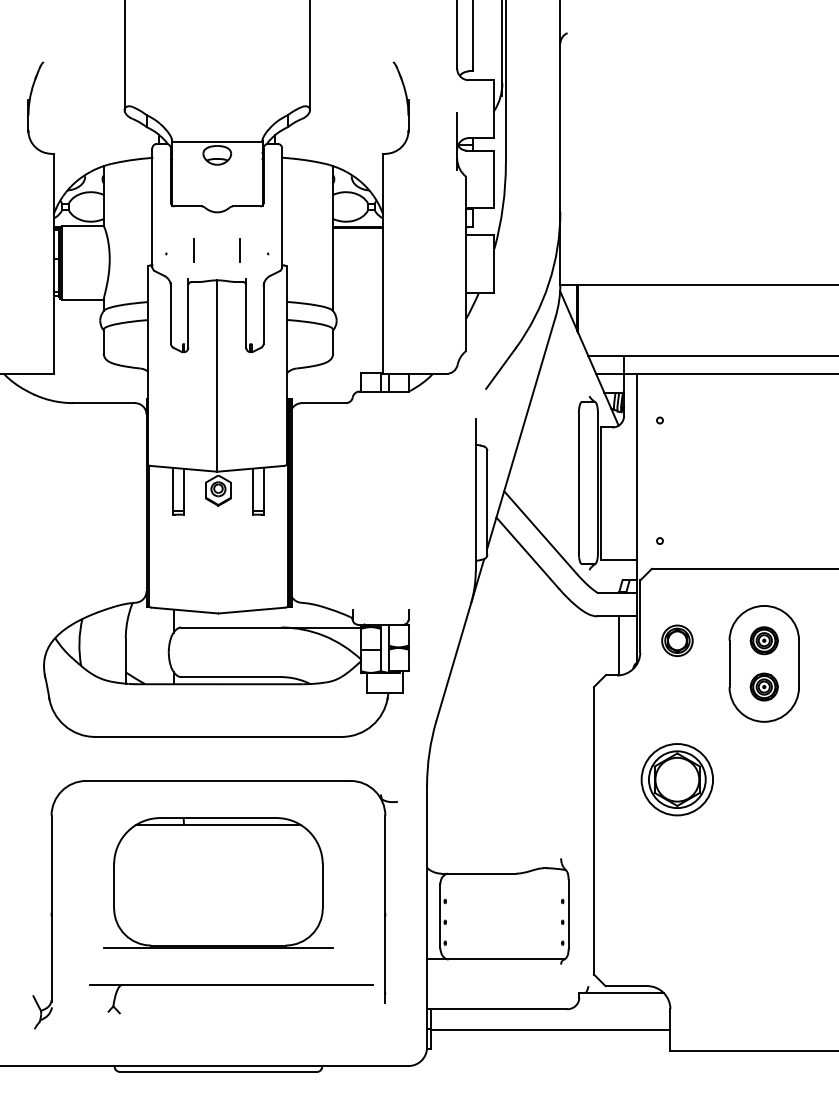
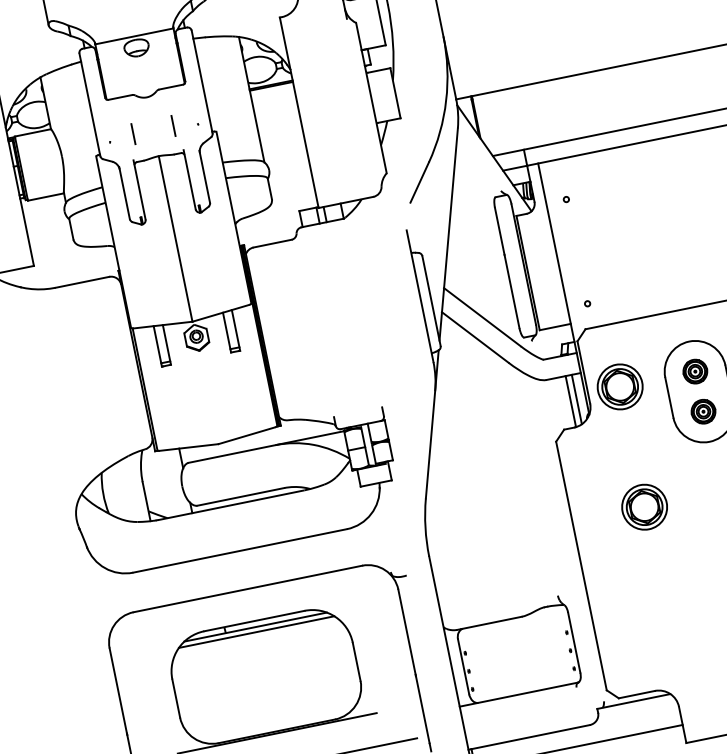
part: (677, 640) -> (620, 386), size x1.67
line: (626, 644) -> (576, 399), added
part: (677, 779) -> (644, 506), size x0.71
line: (218, 830) -> (256, 631), added

